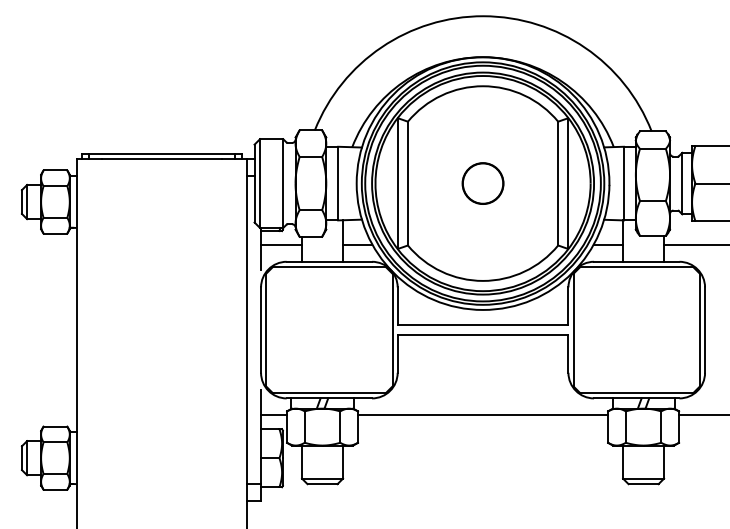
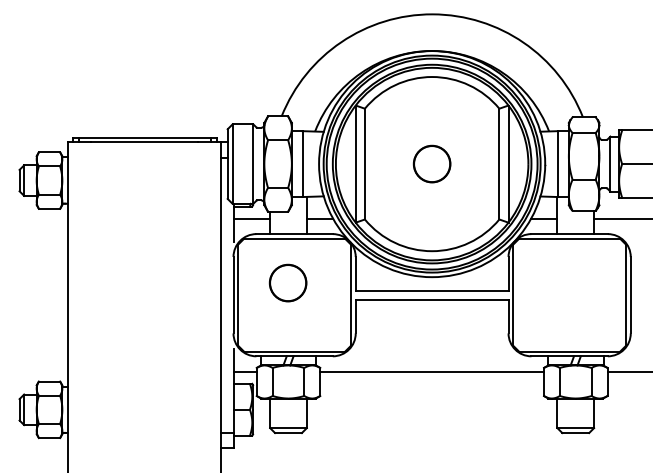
part: (321, 315) -> (287, 282), added

